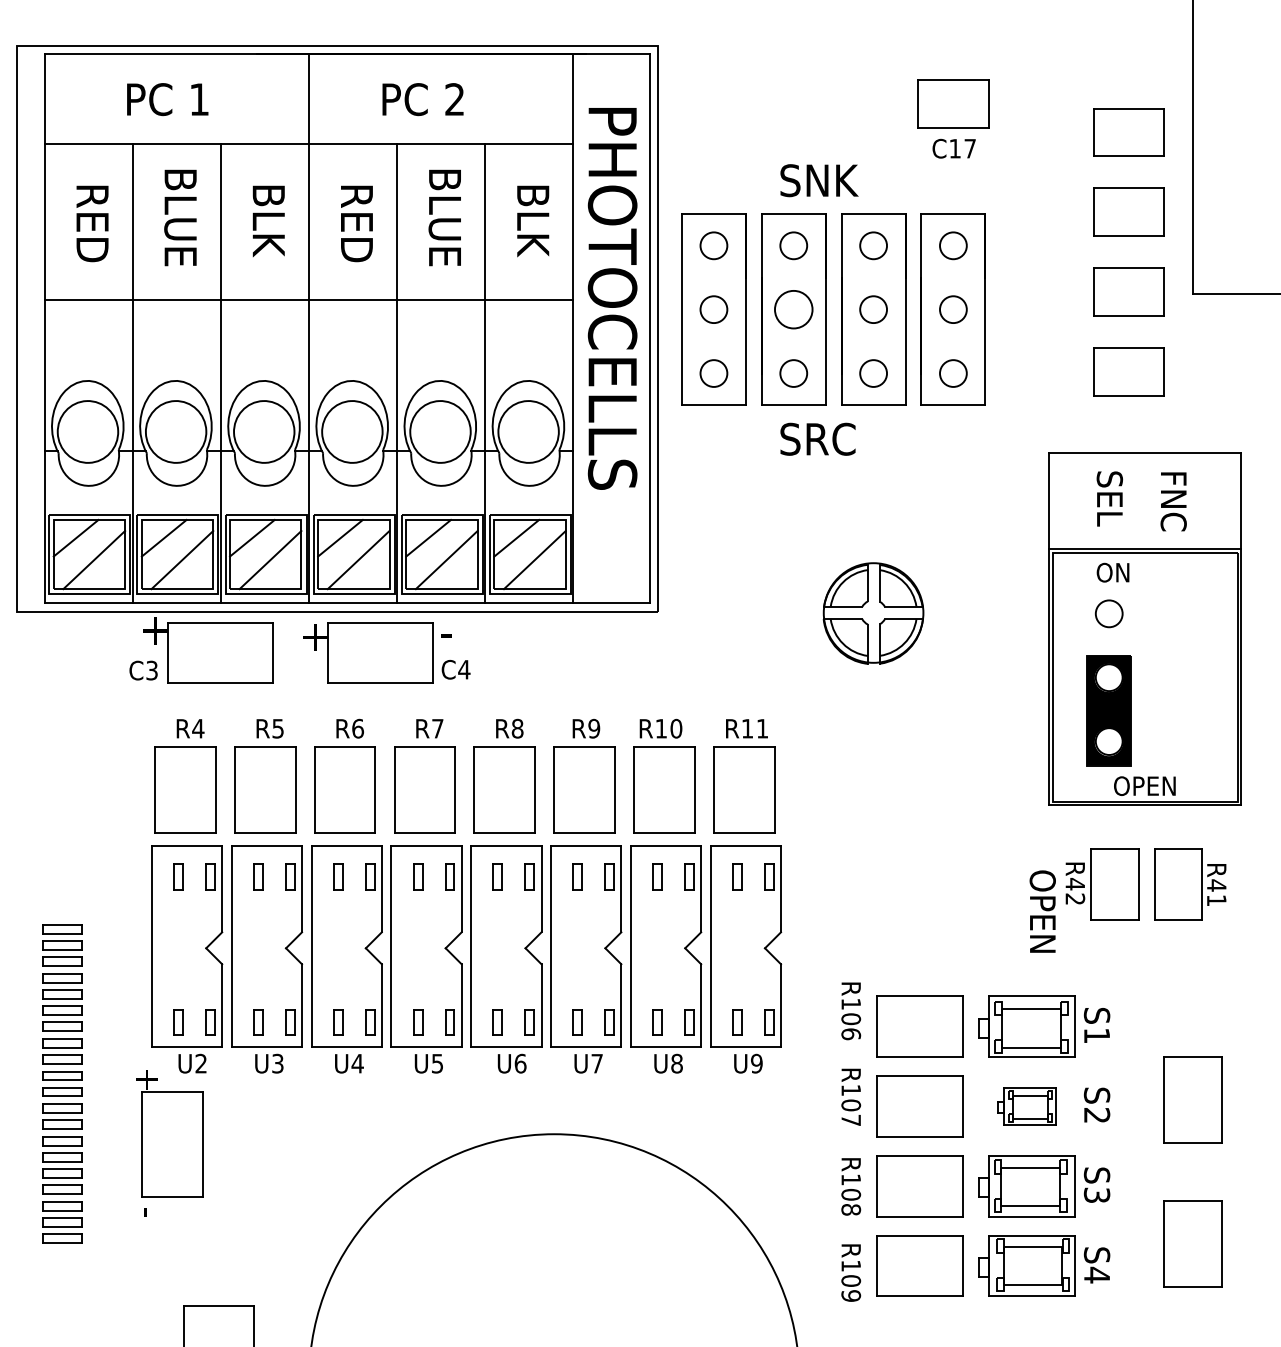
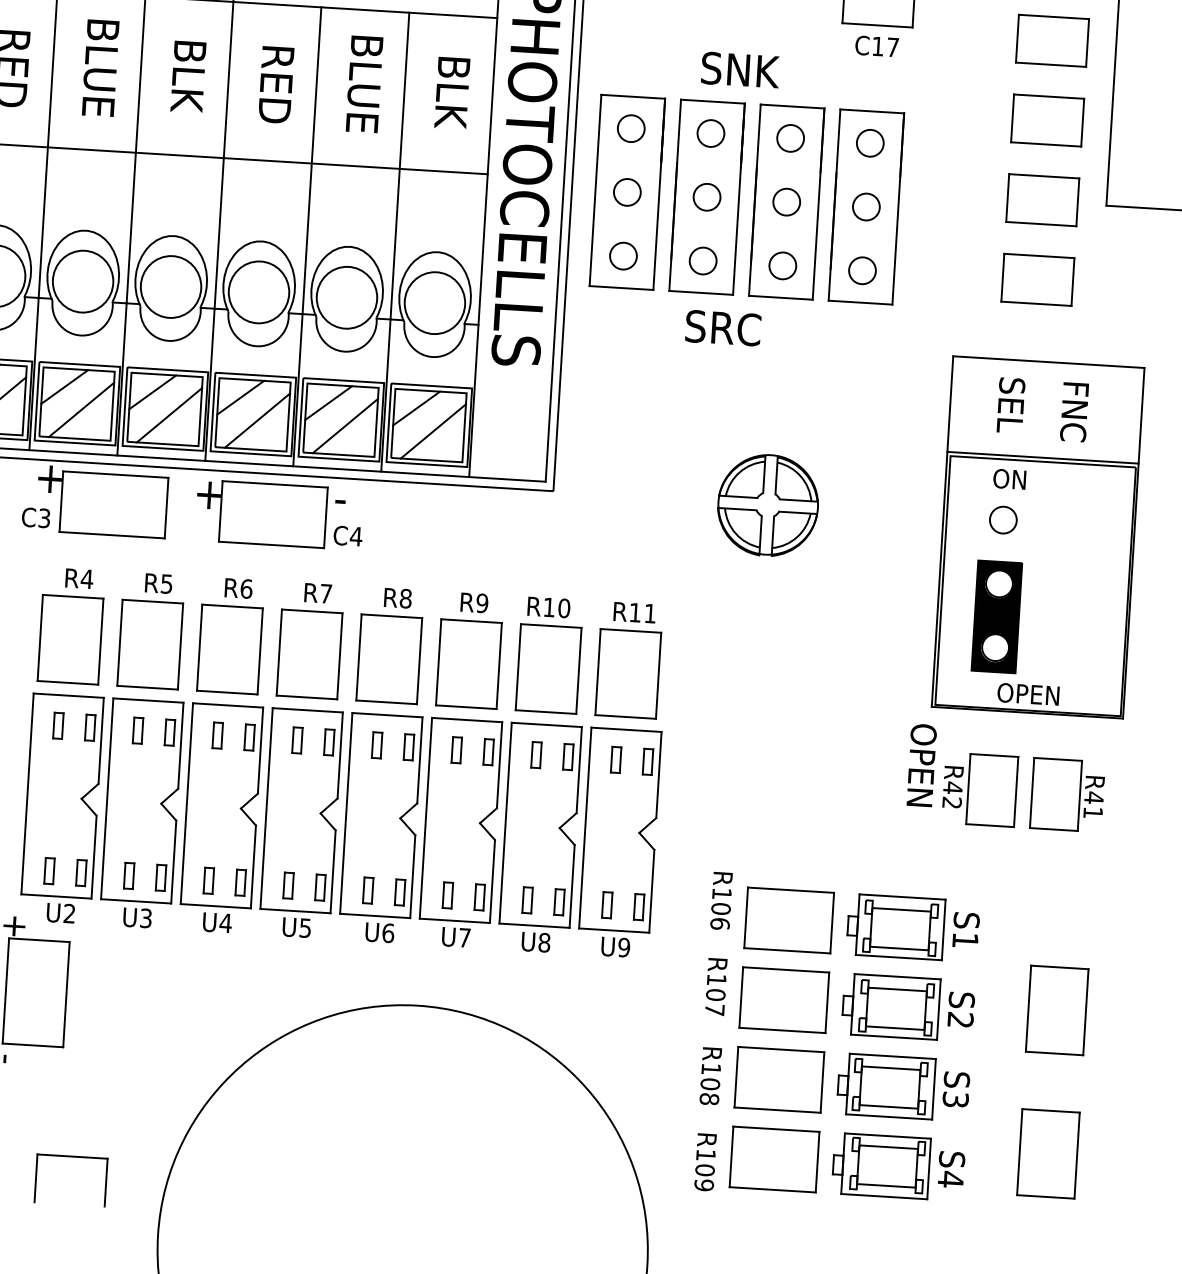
circle: (793, 309) -> (706, 197), size x0.71
text: (1042, 911) -> (921, 765), moved
part: (1026, 1106) -> (890, 1006), size x1.67

